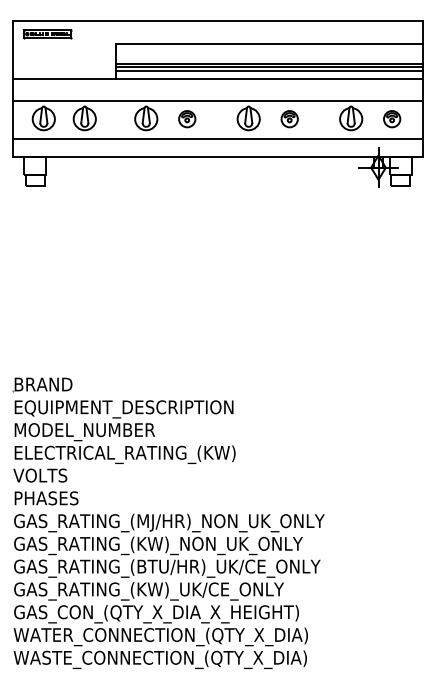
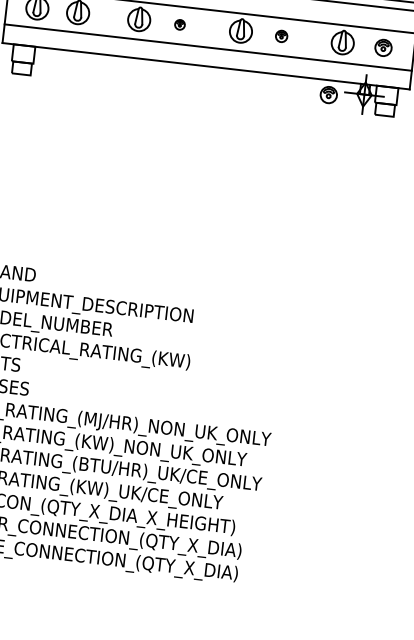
part: (187, 119) -> (180, 25), size x0.6
part: (289, 119) -> (281, 36), size x0.7
part: (343, 172) -> (329, 95), added

